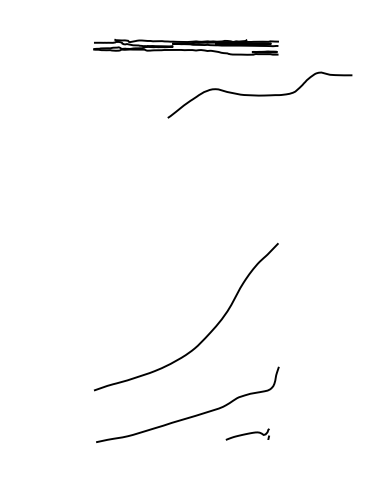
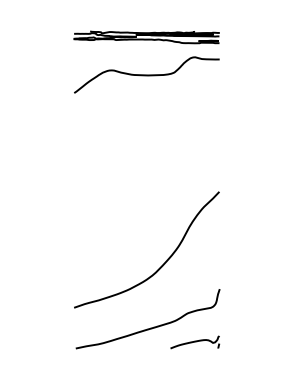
curve: (259, 94) -> (146, 74), moved
part: (248, 434) -> (195, 342), size x1.43

